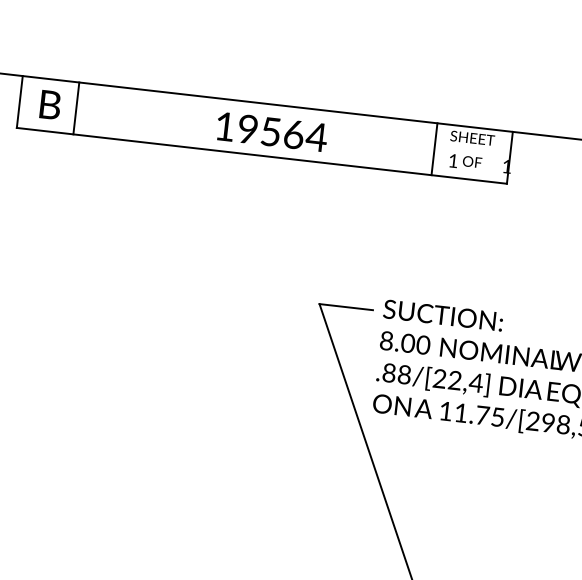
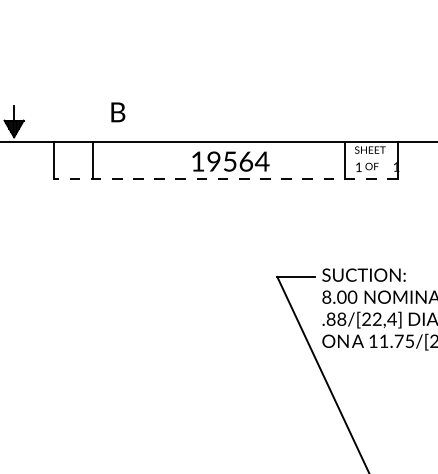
text: (50, 105) -> (118, 112), moved
line: (261, 155) -> (225, 178), solid -> dashed

